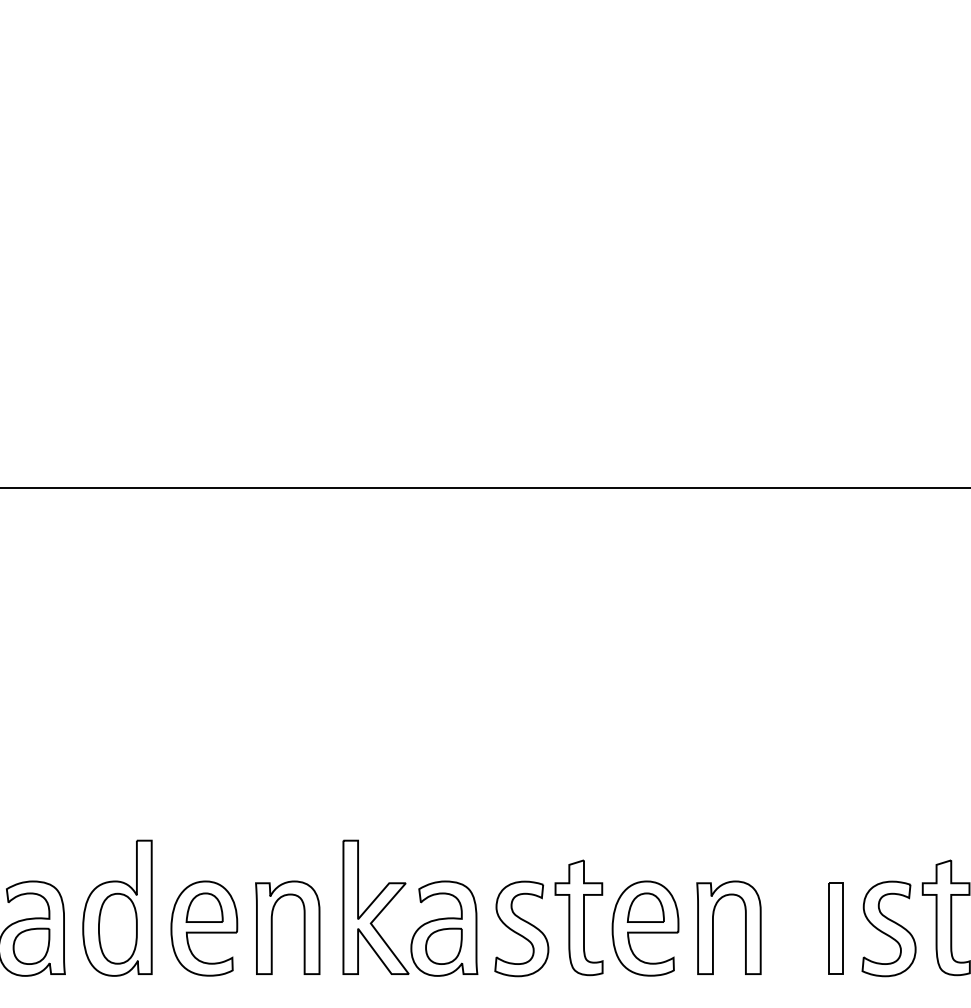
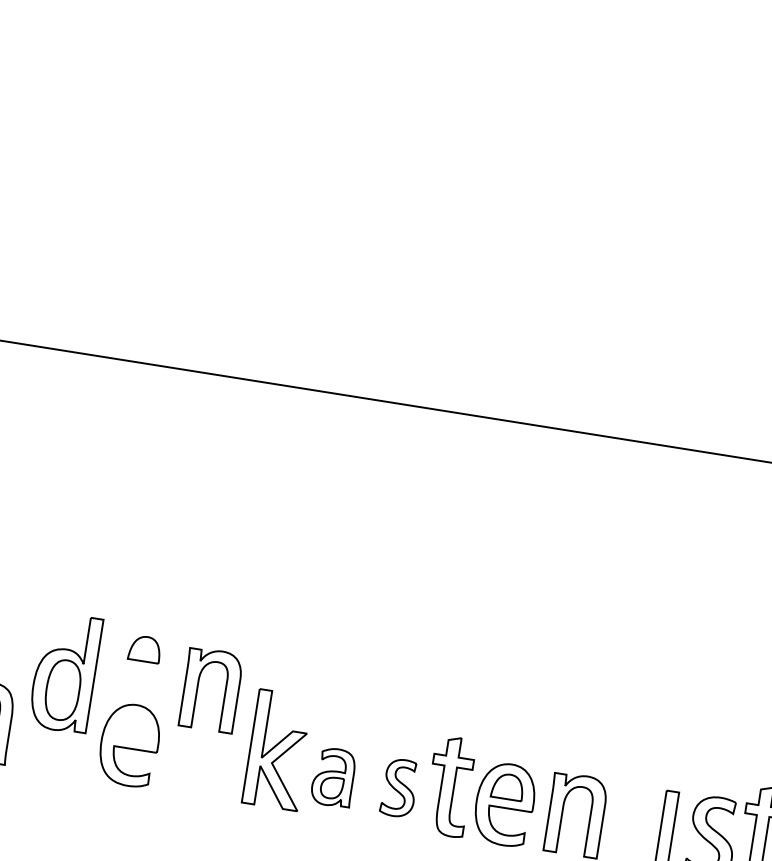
part: (117, 907) -> (65, 672), moved
part: (204, 907) -> (144, 648), moved
part: (272, 927) -> (198, 687), moved
part: (444, 928) -> (333, 777), size x0.7
part: (521, 928) -> (399, 787), size x0.7

